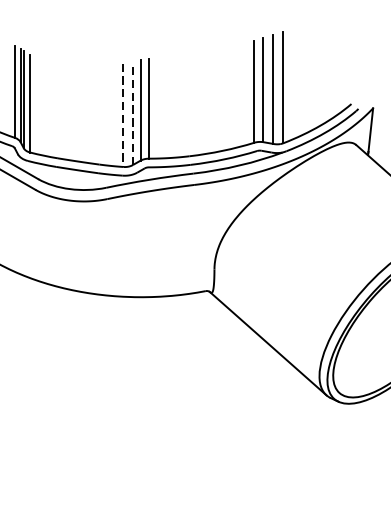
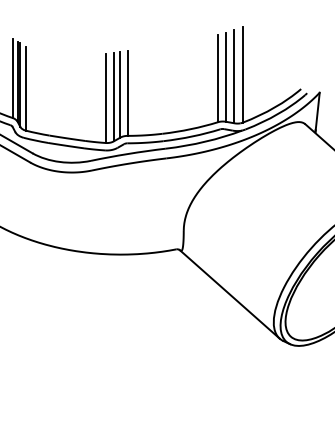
line: (132, 112) -> (113, 96), dashed -> solid
line: (123, 116) -> (105, 99), dashed -> solid

